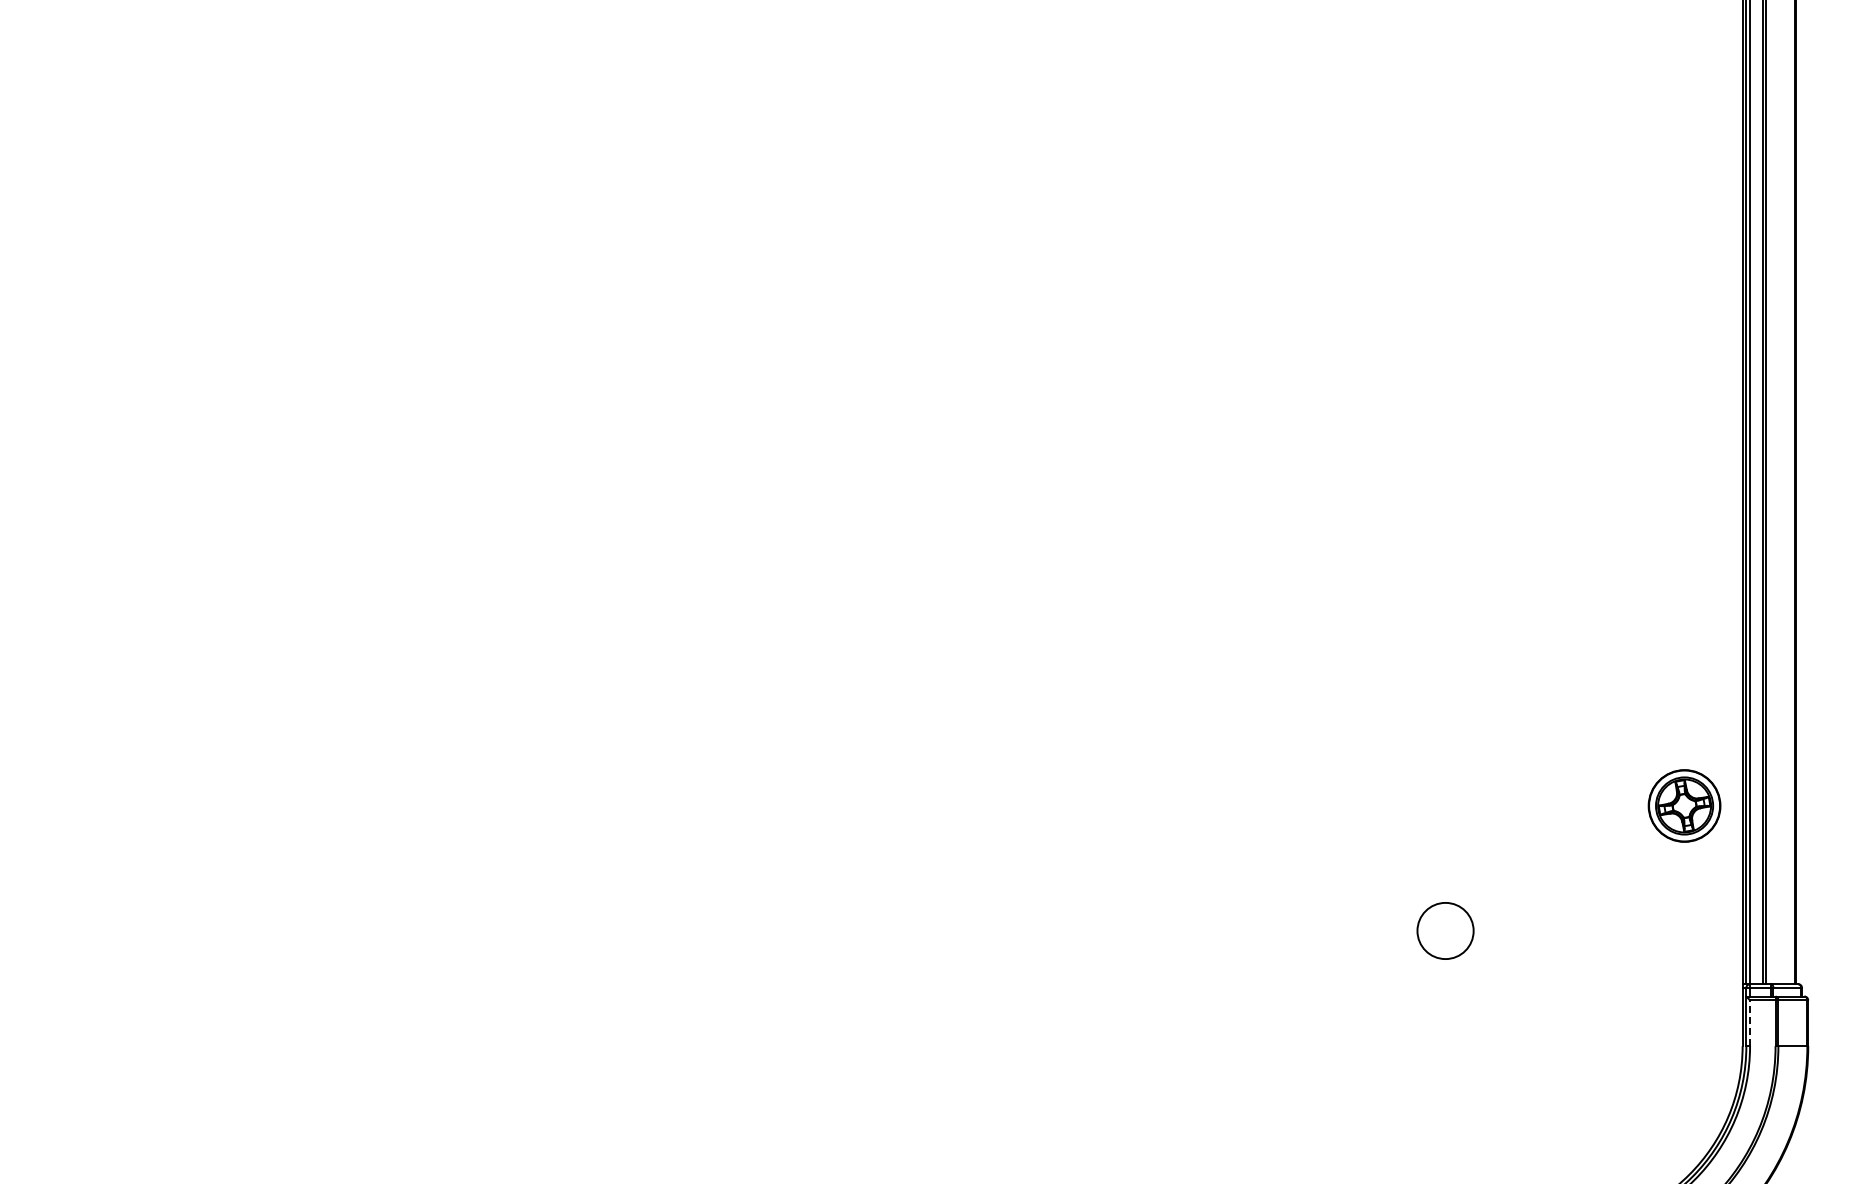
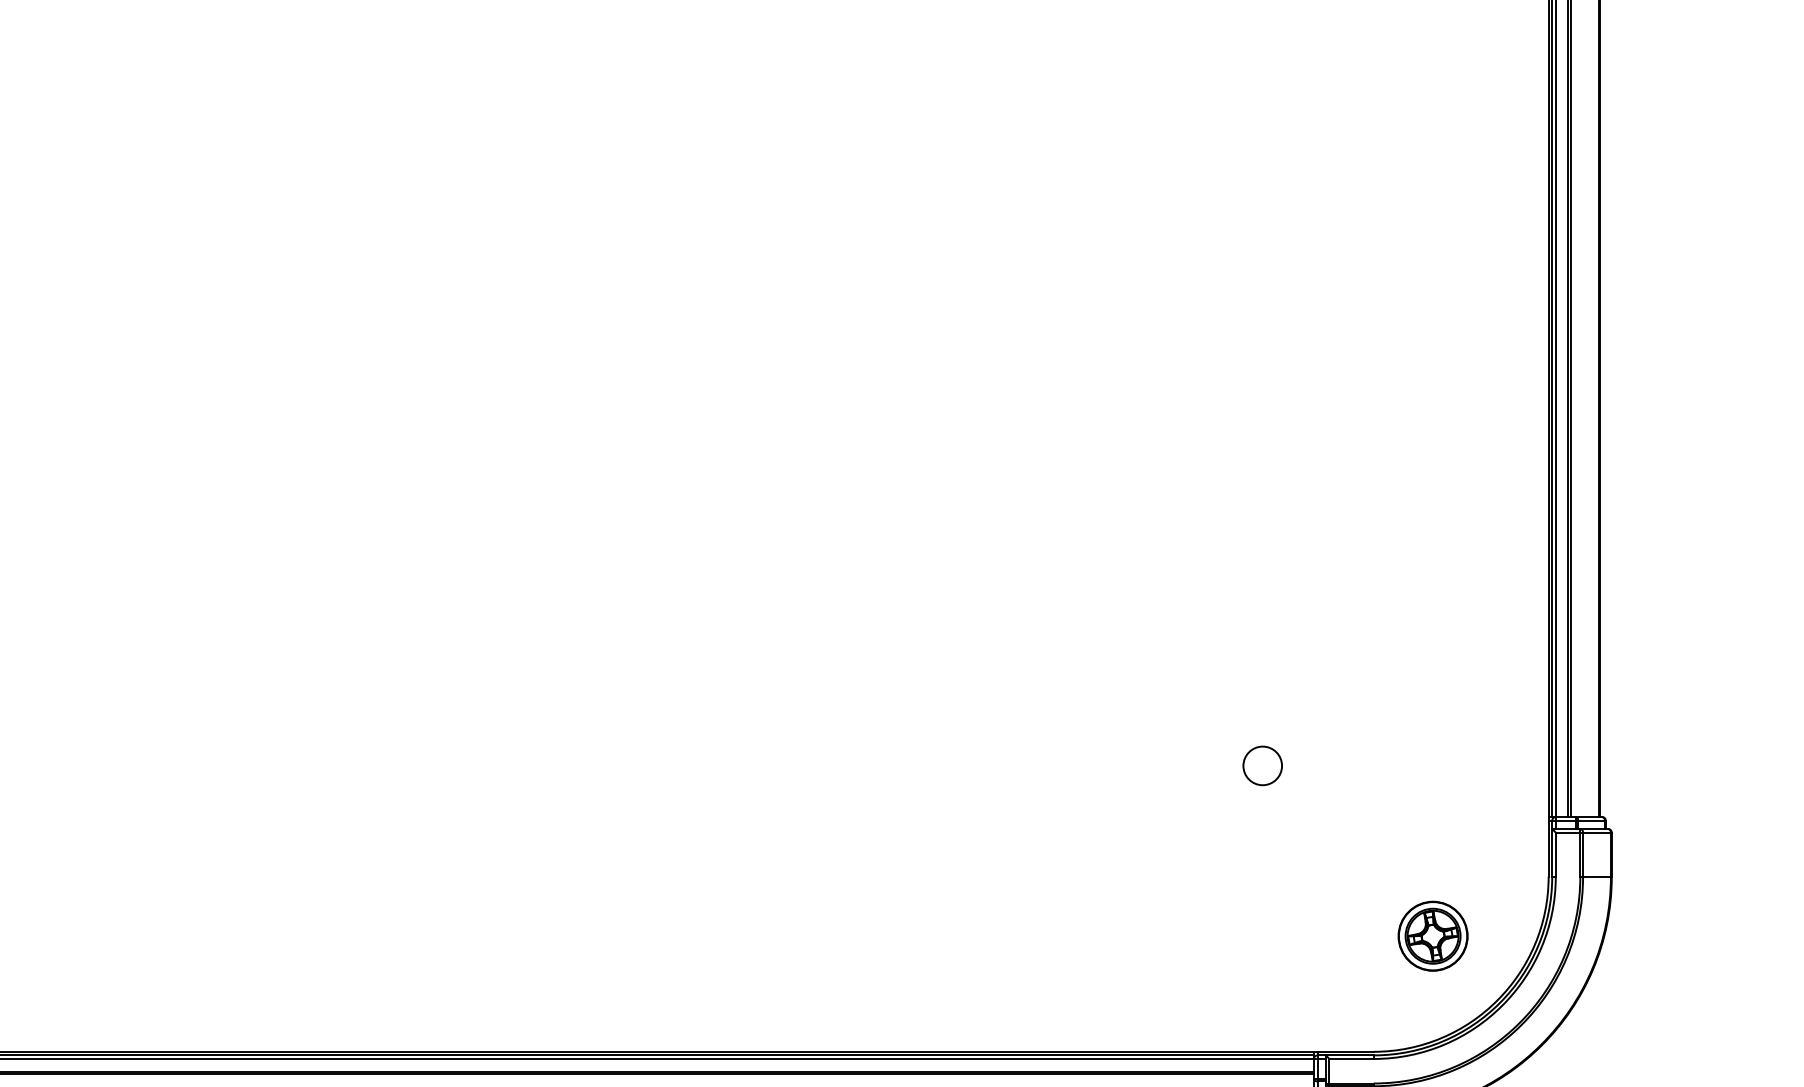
part: (1684, 805) -> (1433, 935), moved
circle: (1445, 930) -> (1262, 765), size x0.71
line: (1750, 1023) -> (1556, 854), dashed -> solid

